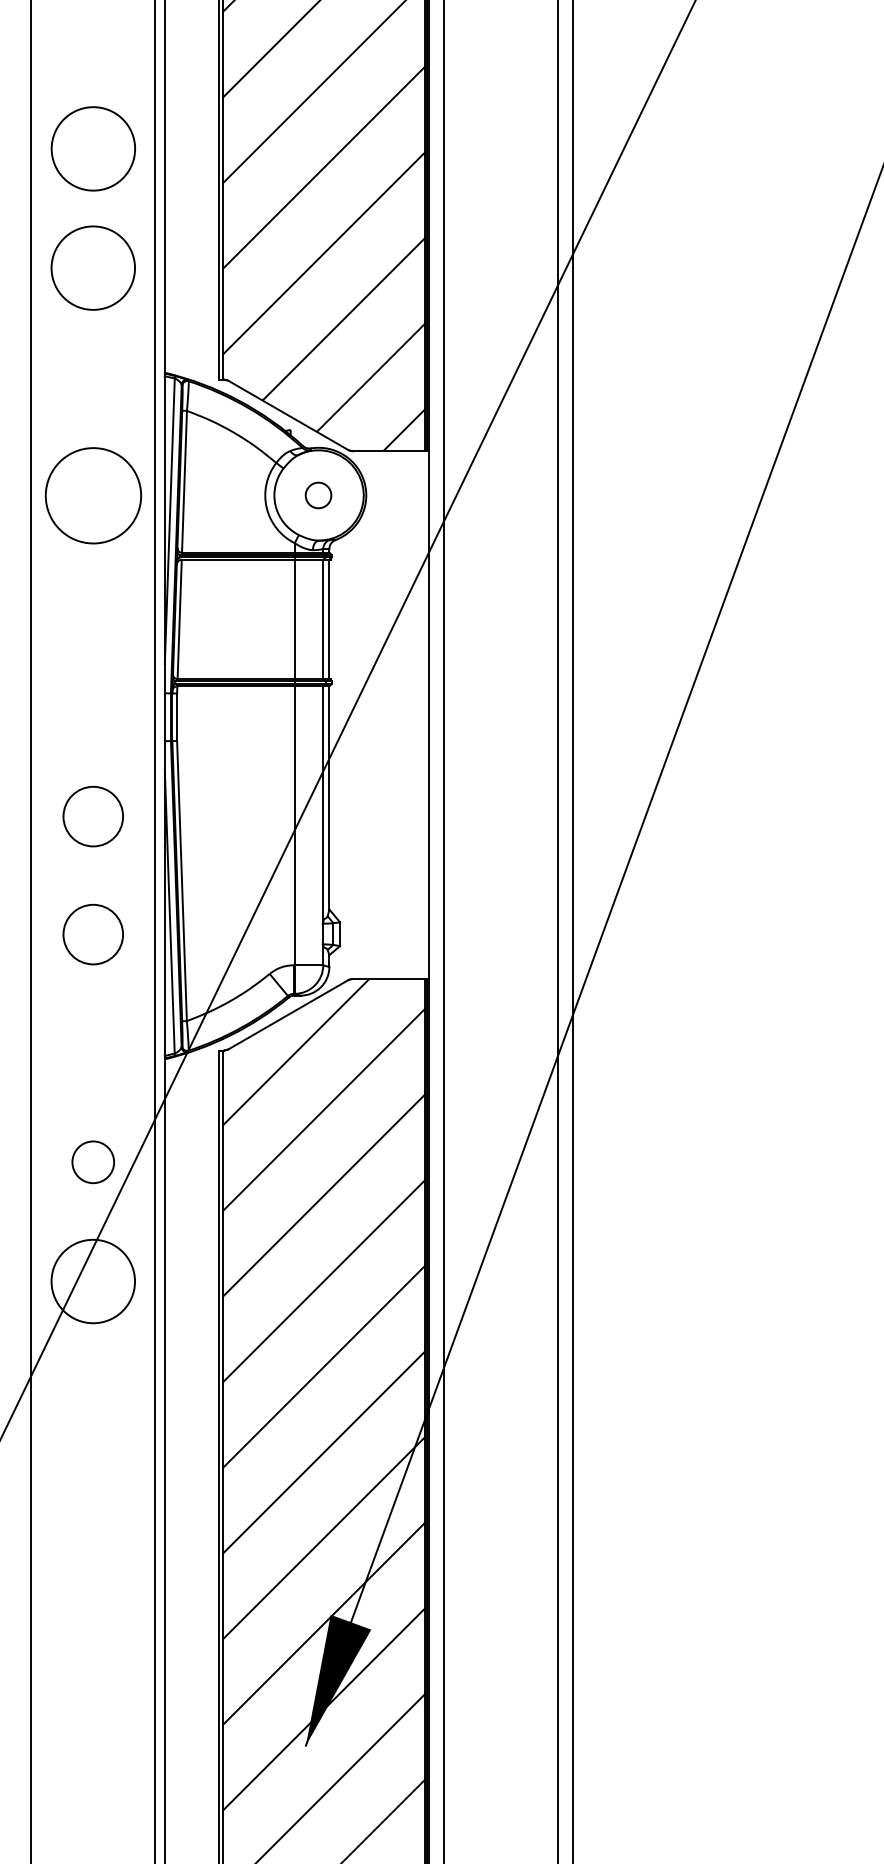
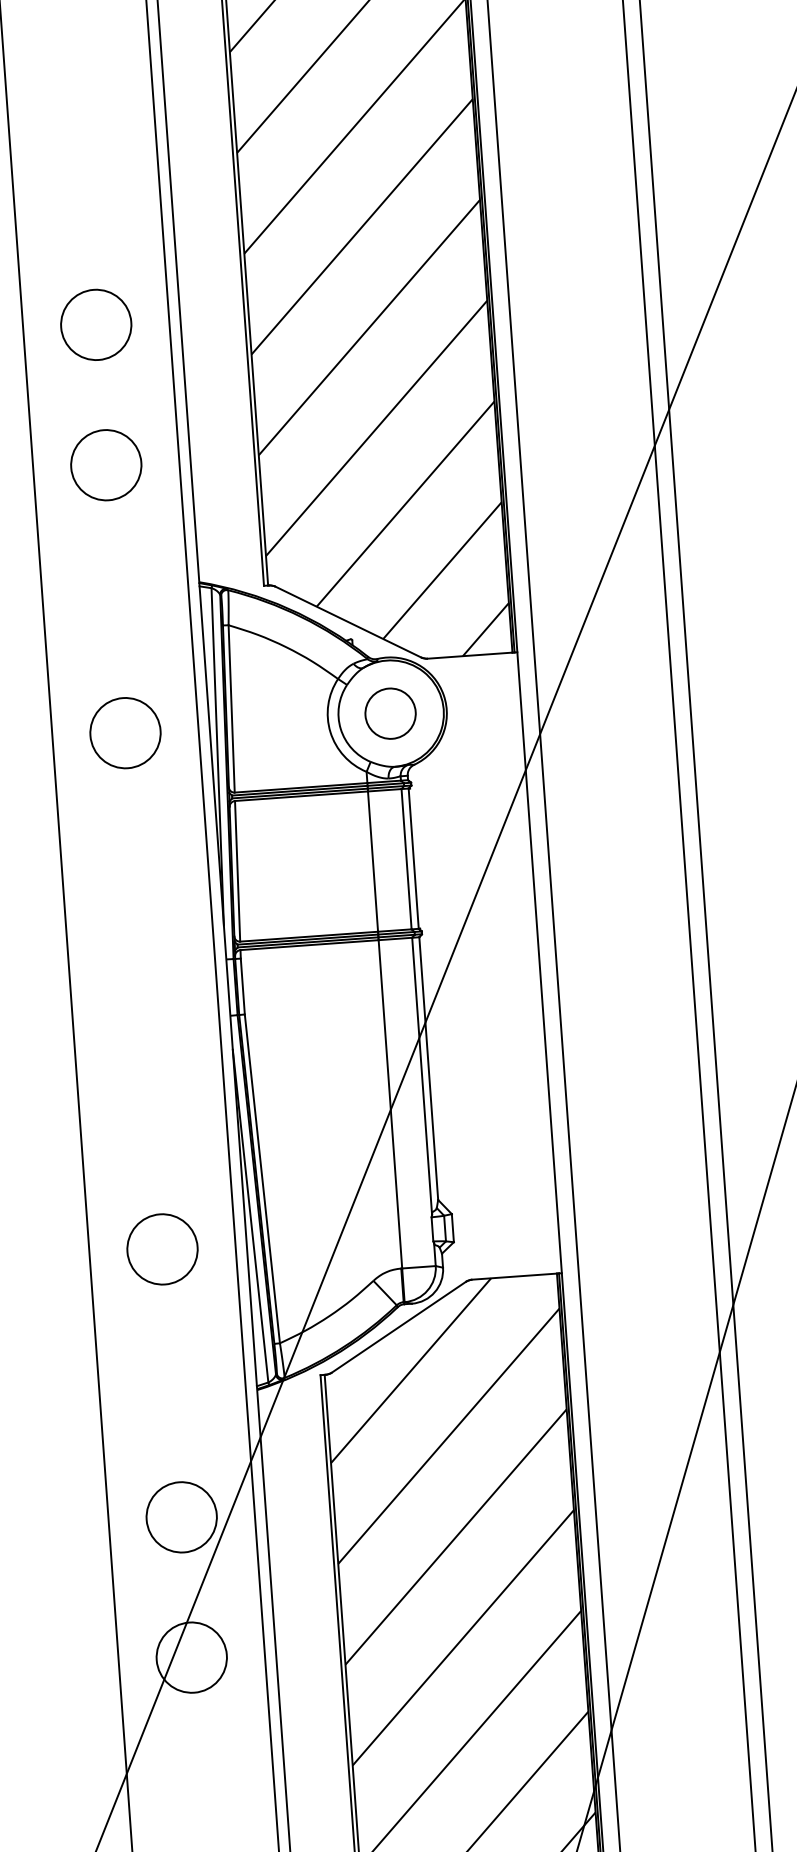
circle: (92, 148) -> (95, 324), size x0.71
circle: (93, 267) -> (106, 464), size x0.71
circle: (92, 495) -> (124, 732), size x0.62
circle: (318, 495) -> (390, 713), size x1.67
circle: (92, 816) -> (151, 1110), removed
circle: (93, 1162) -> (181, 1517), size x1.43
circle: (93, 1281) -> (192, 1657), size x0.71

